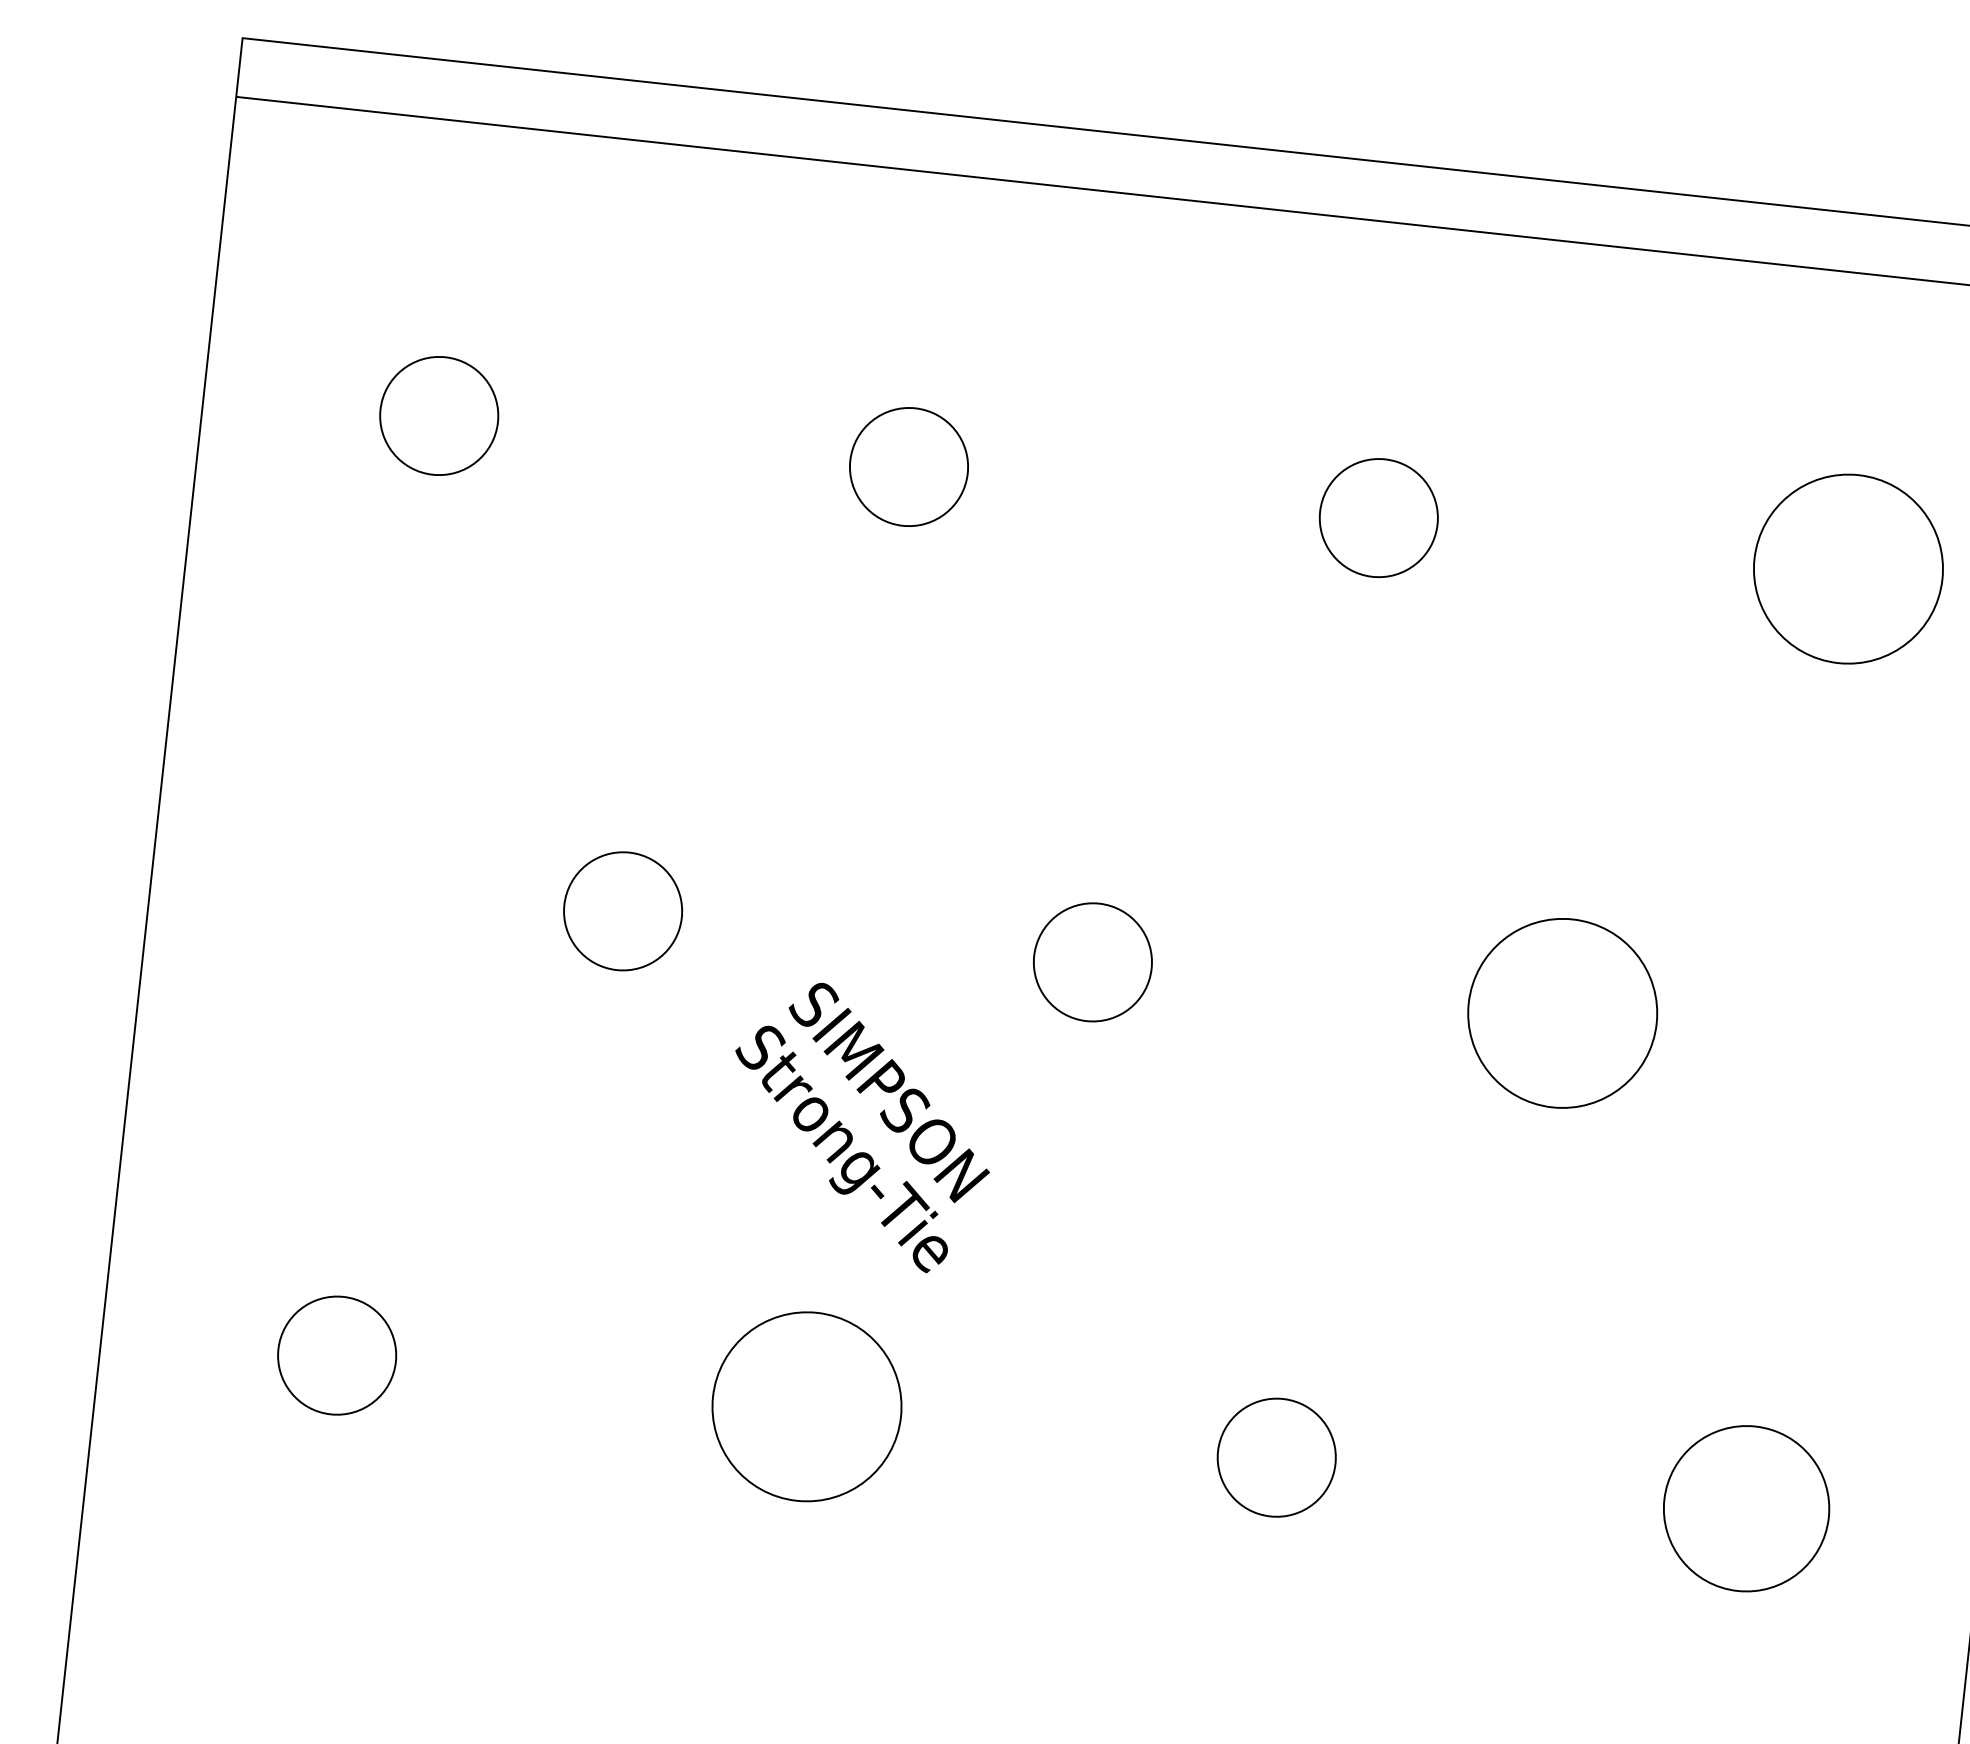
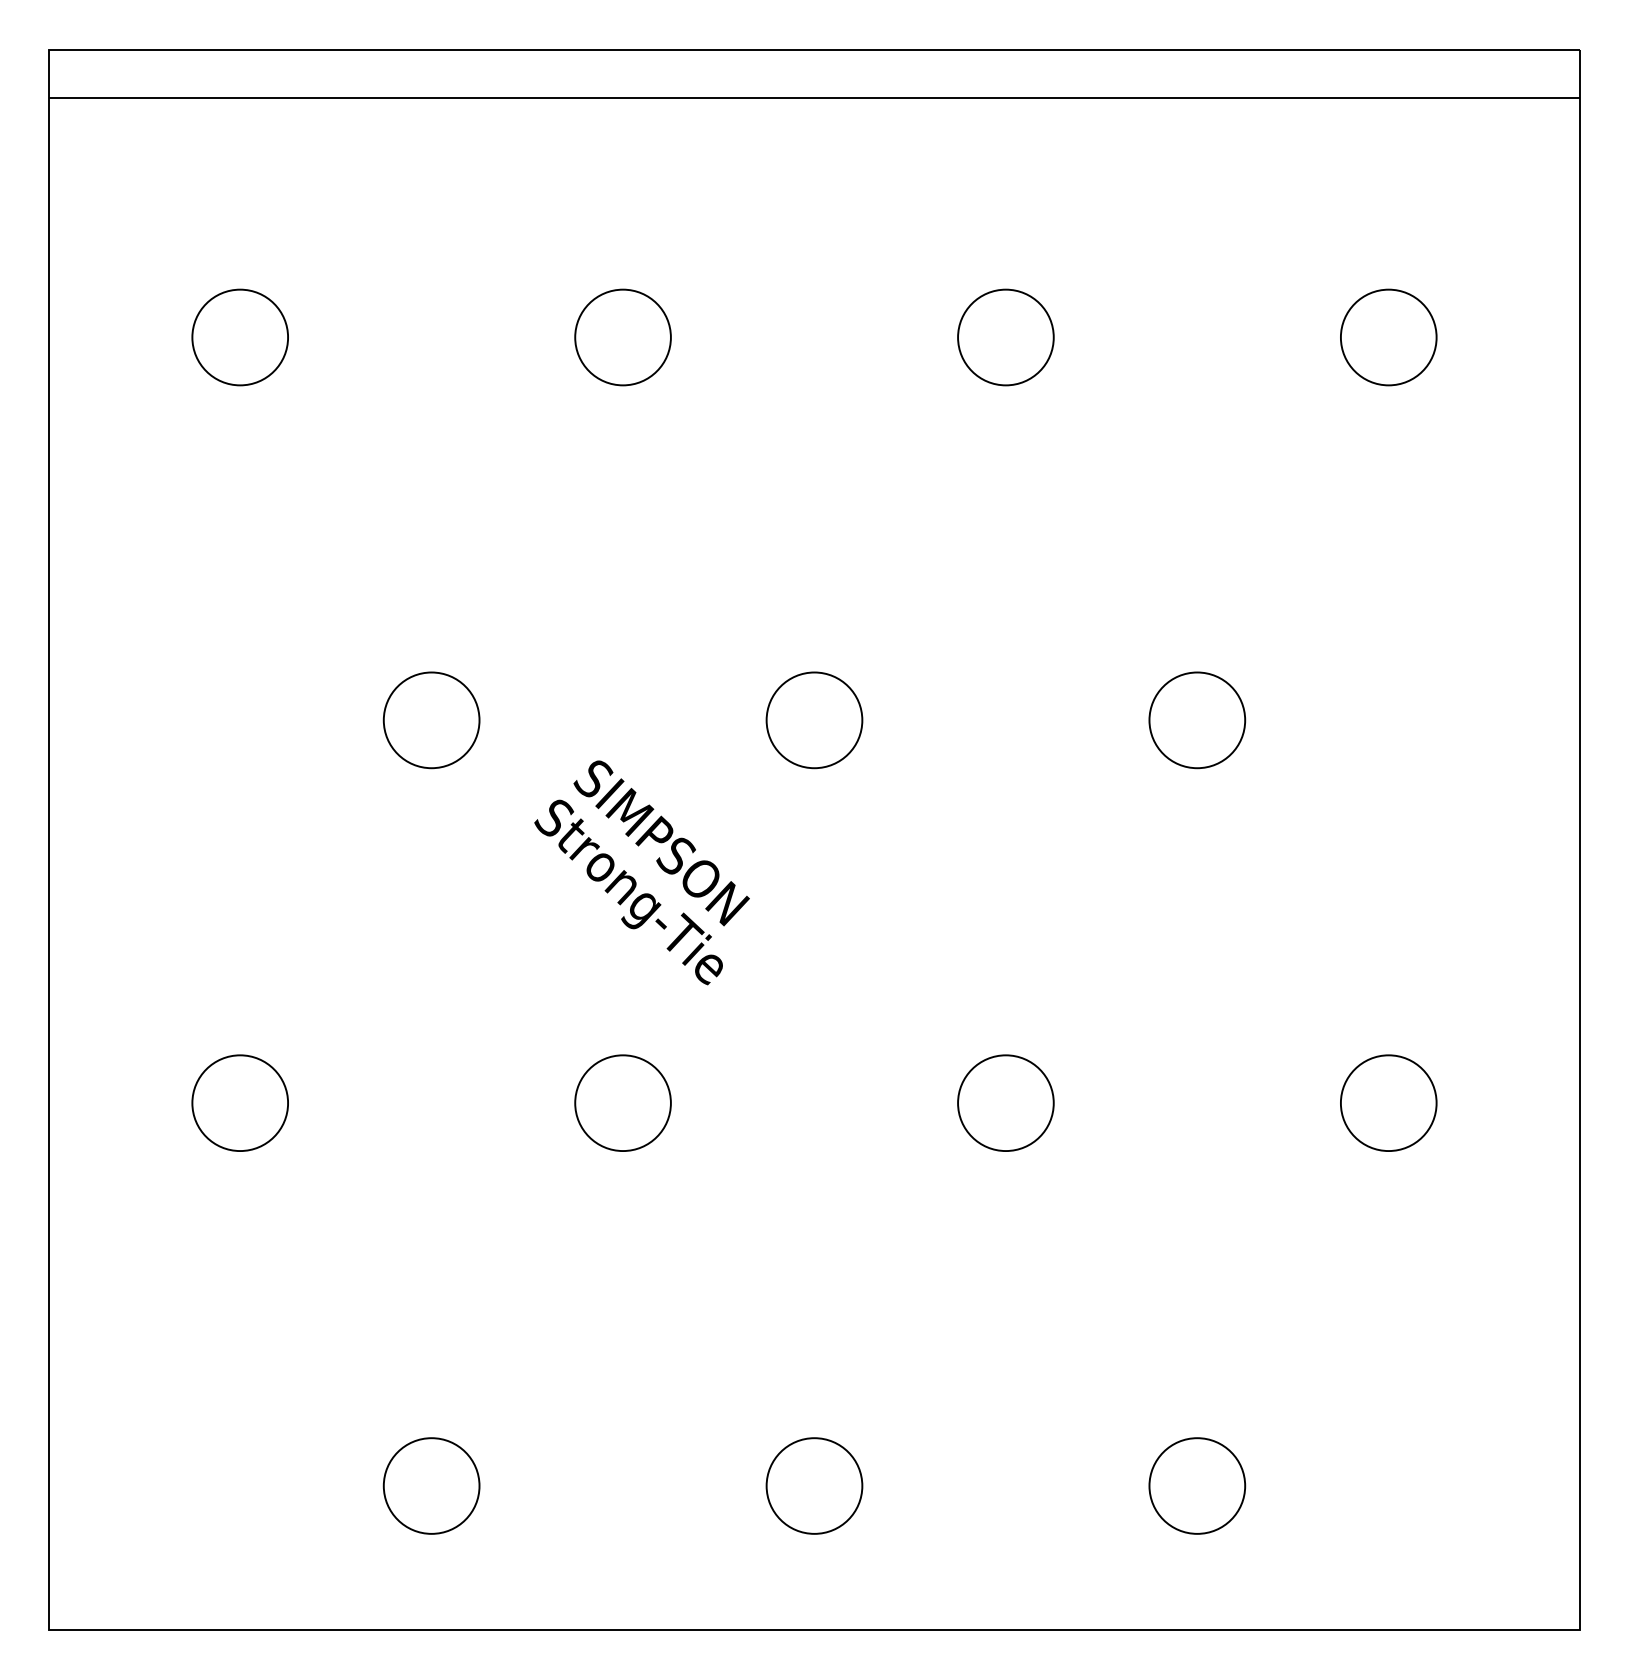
circle: (1848, 569) -> (1388, 337), size x0.62
circle: (1562, 1013) -> (1197, 720), size x0.62
circle: (806, 1405) -> (622, 1102), size x0.62
circle: (1746, 1509) -> (1388, 1103), size x0.71

